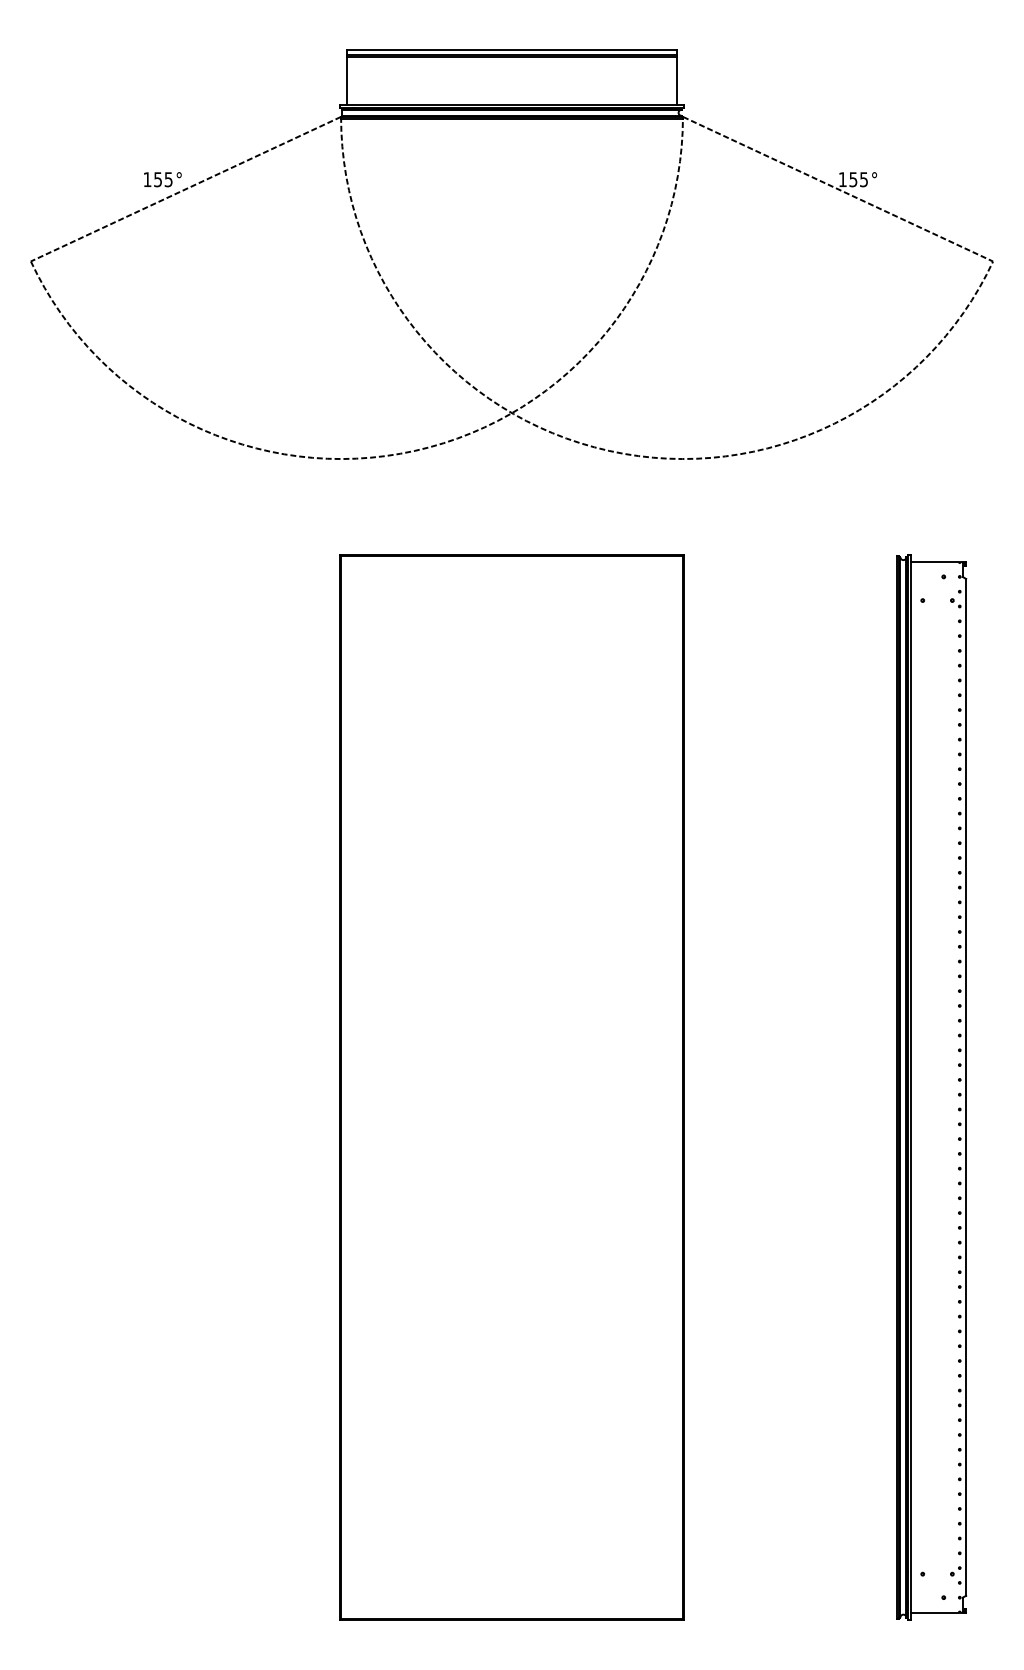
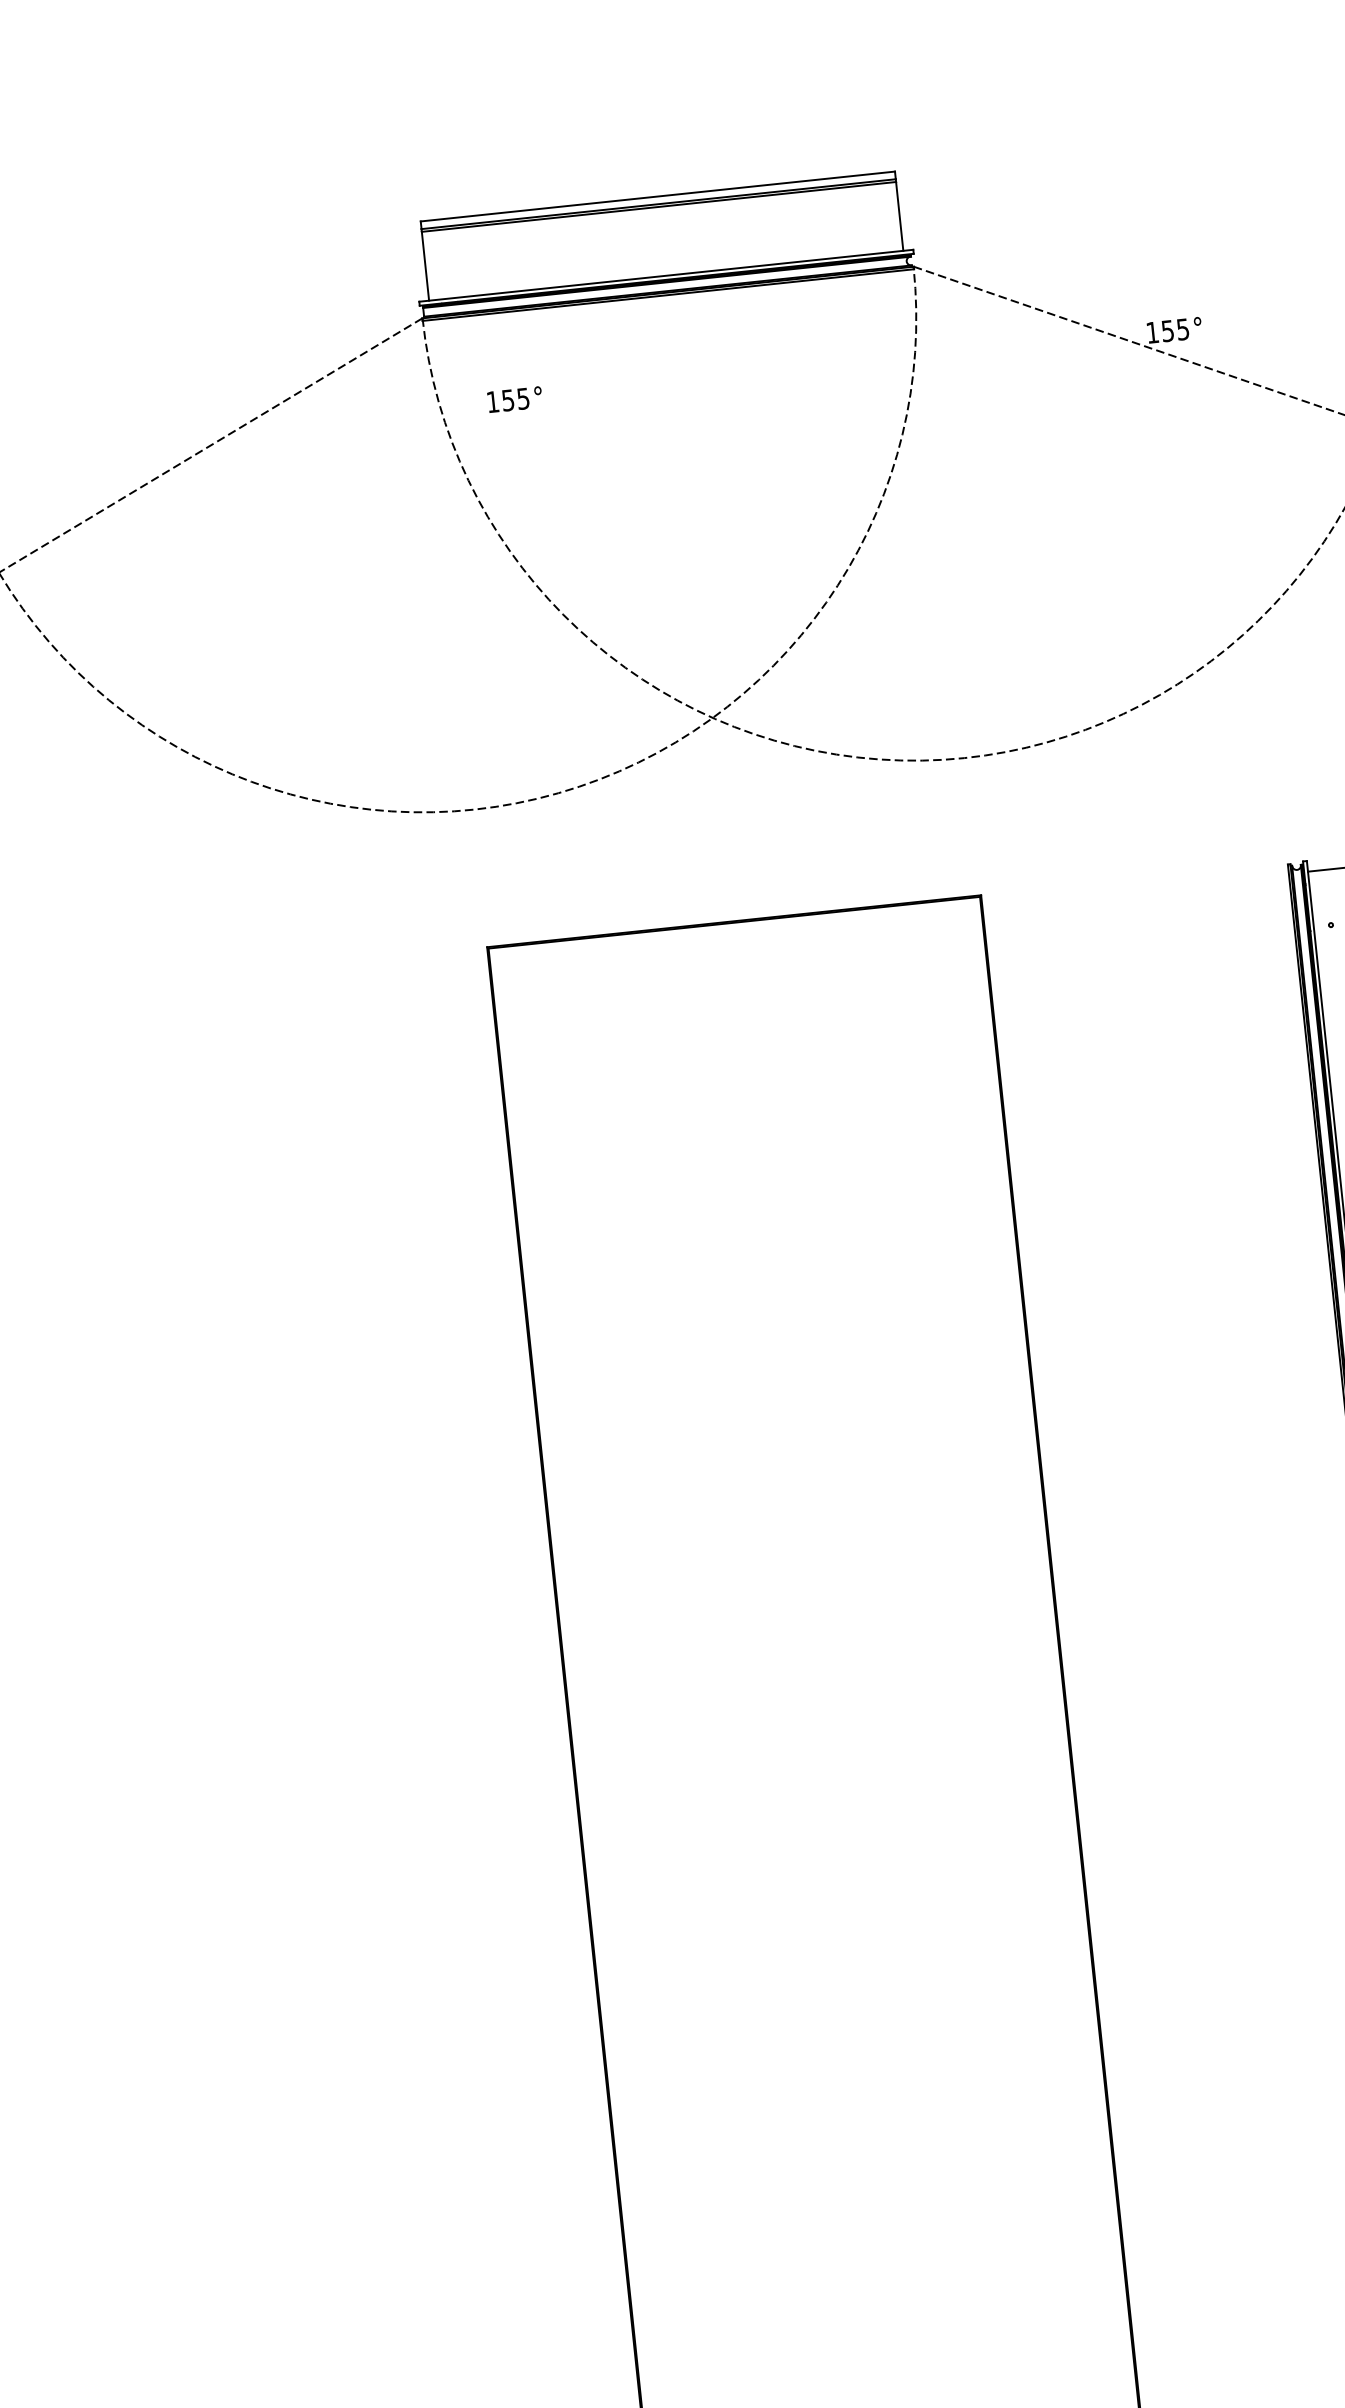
text: (162, 179) -> (514, 399), moved

